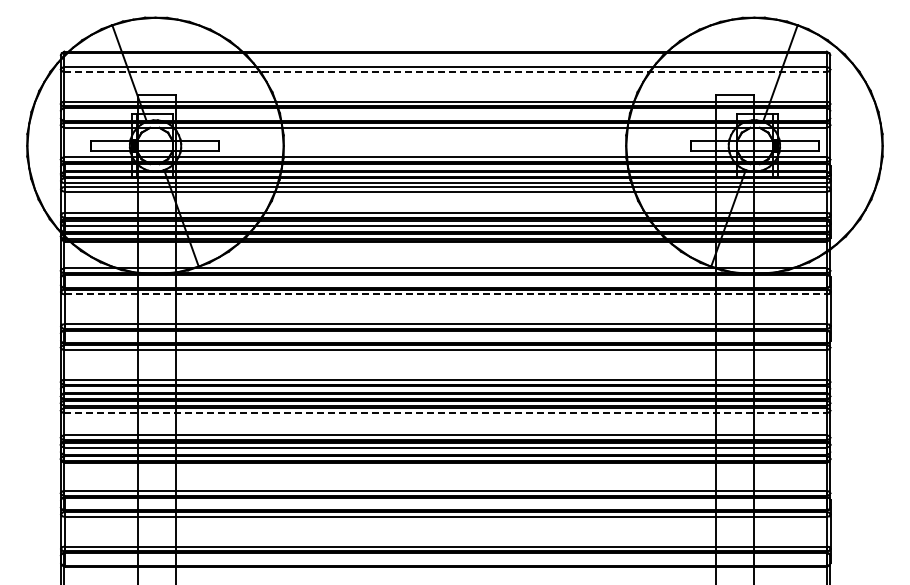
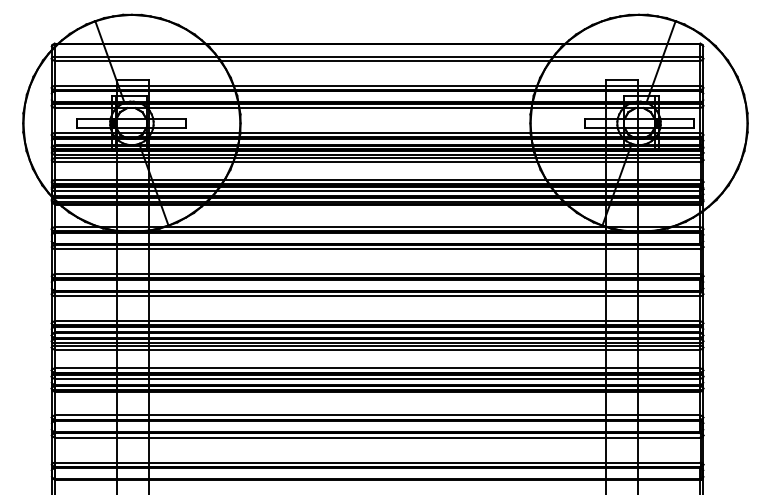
line: (446, 72) -> (378, 61), dashed -> solid
line: (446, 294) -> (378, 249), dashed -> solid
line: (446, 413) -> (378, 349), dashed -> solid

